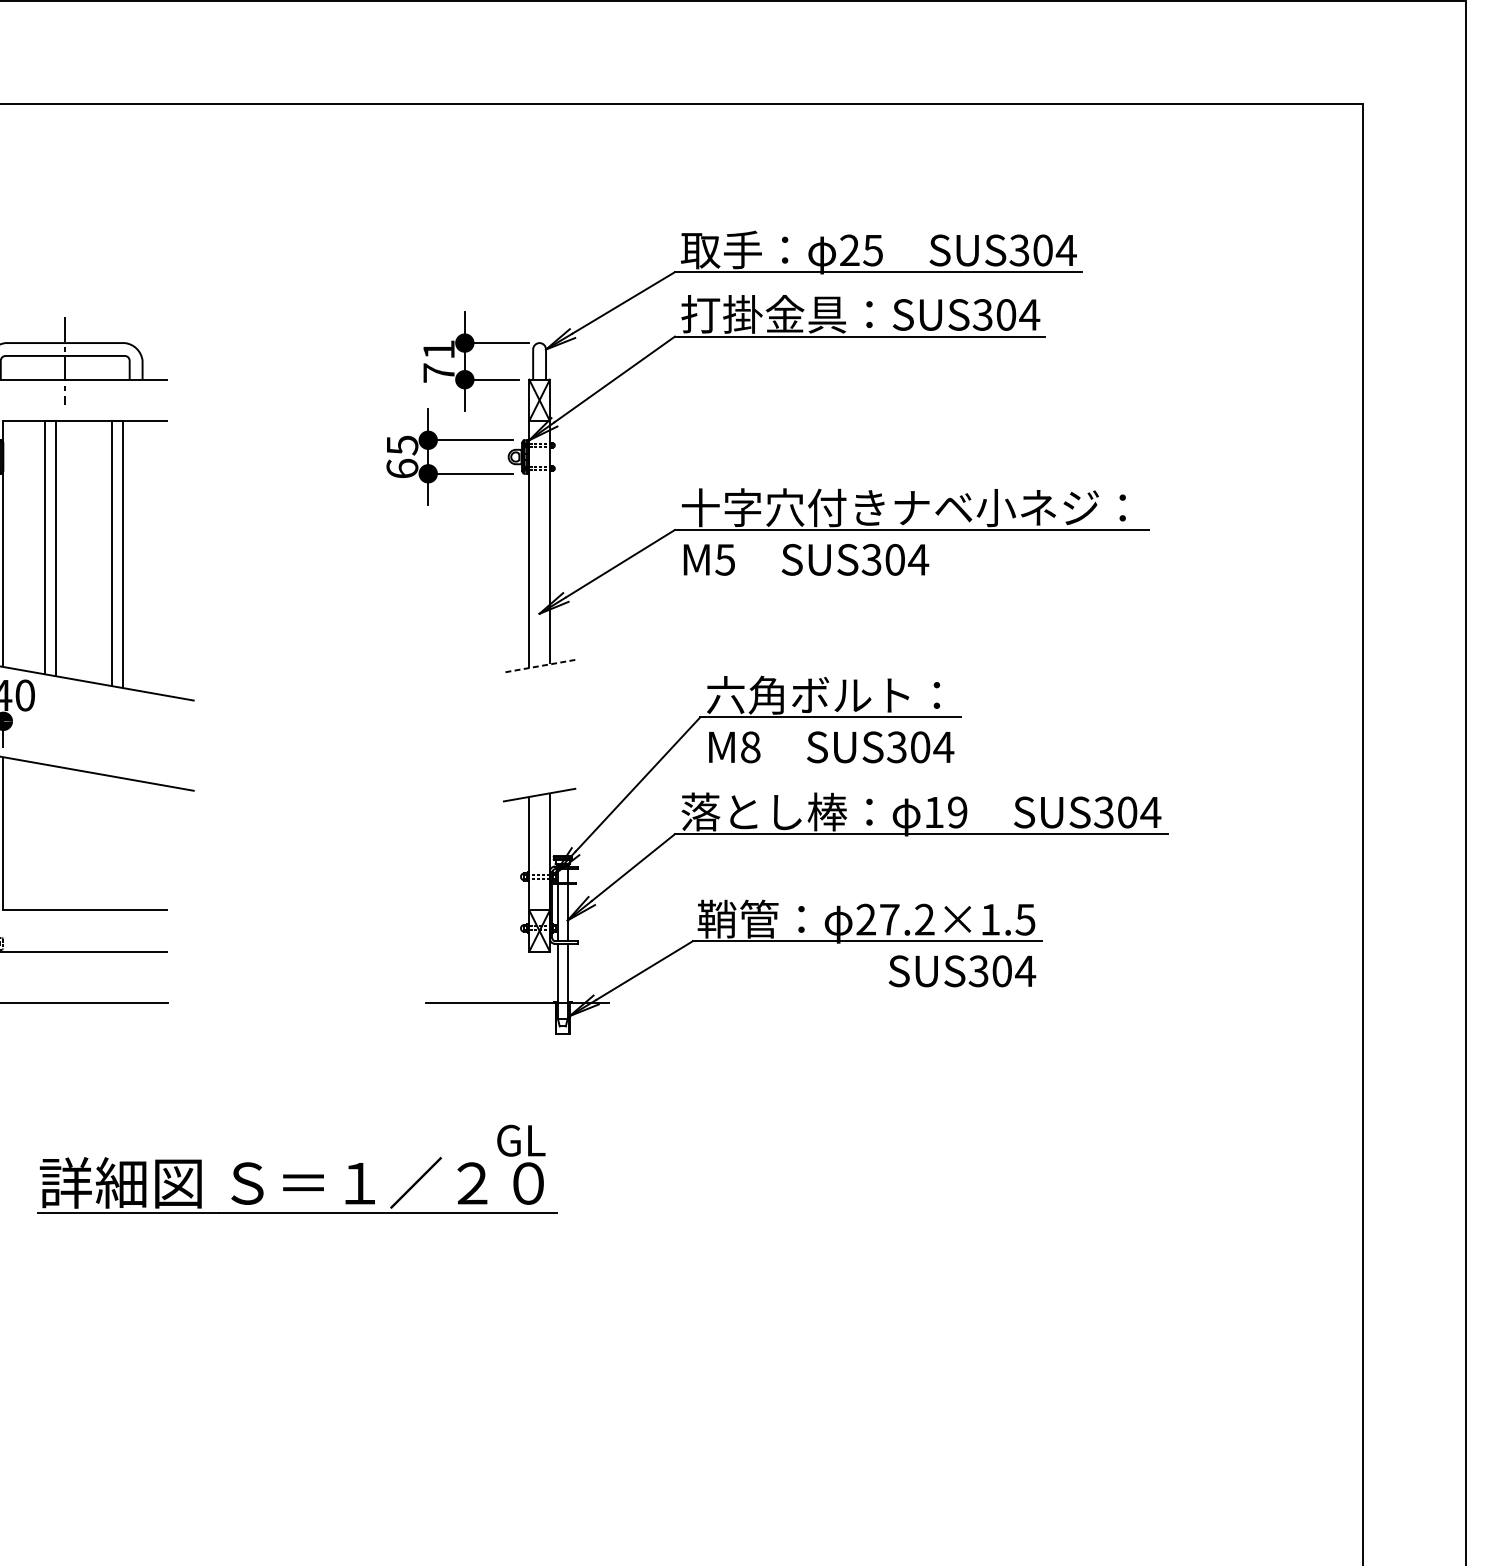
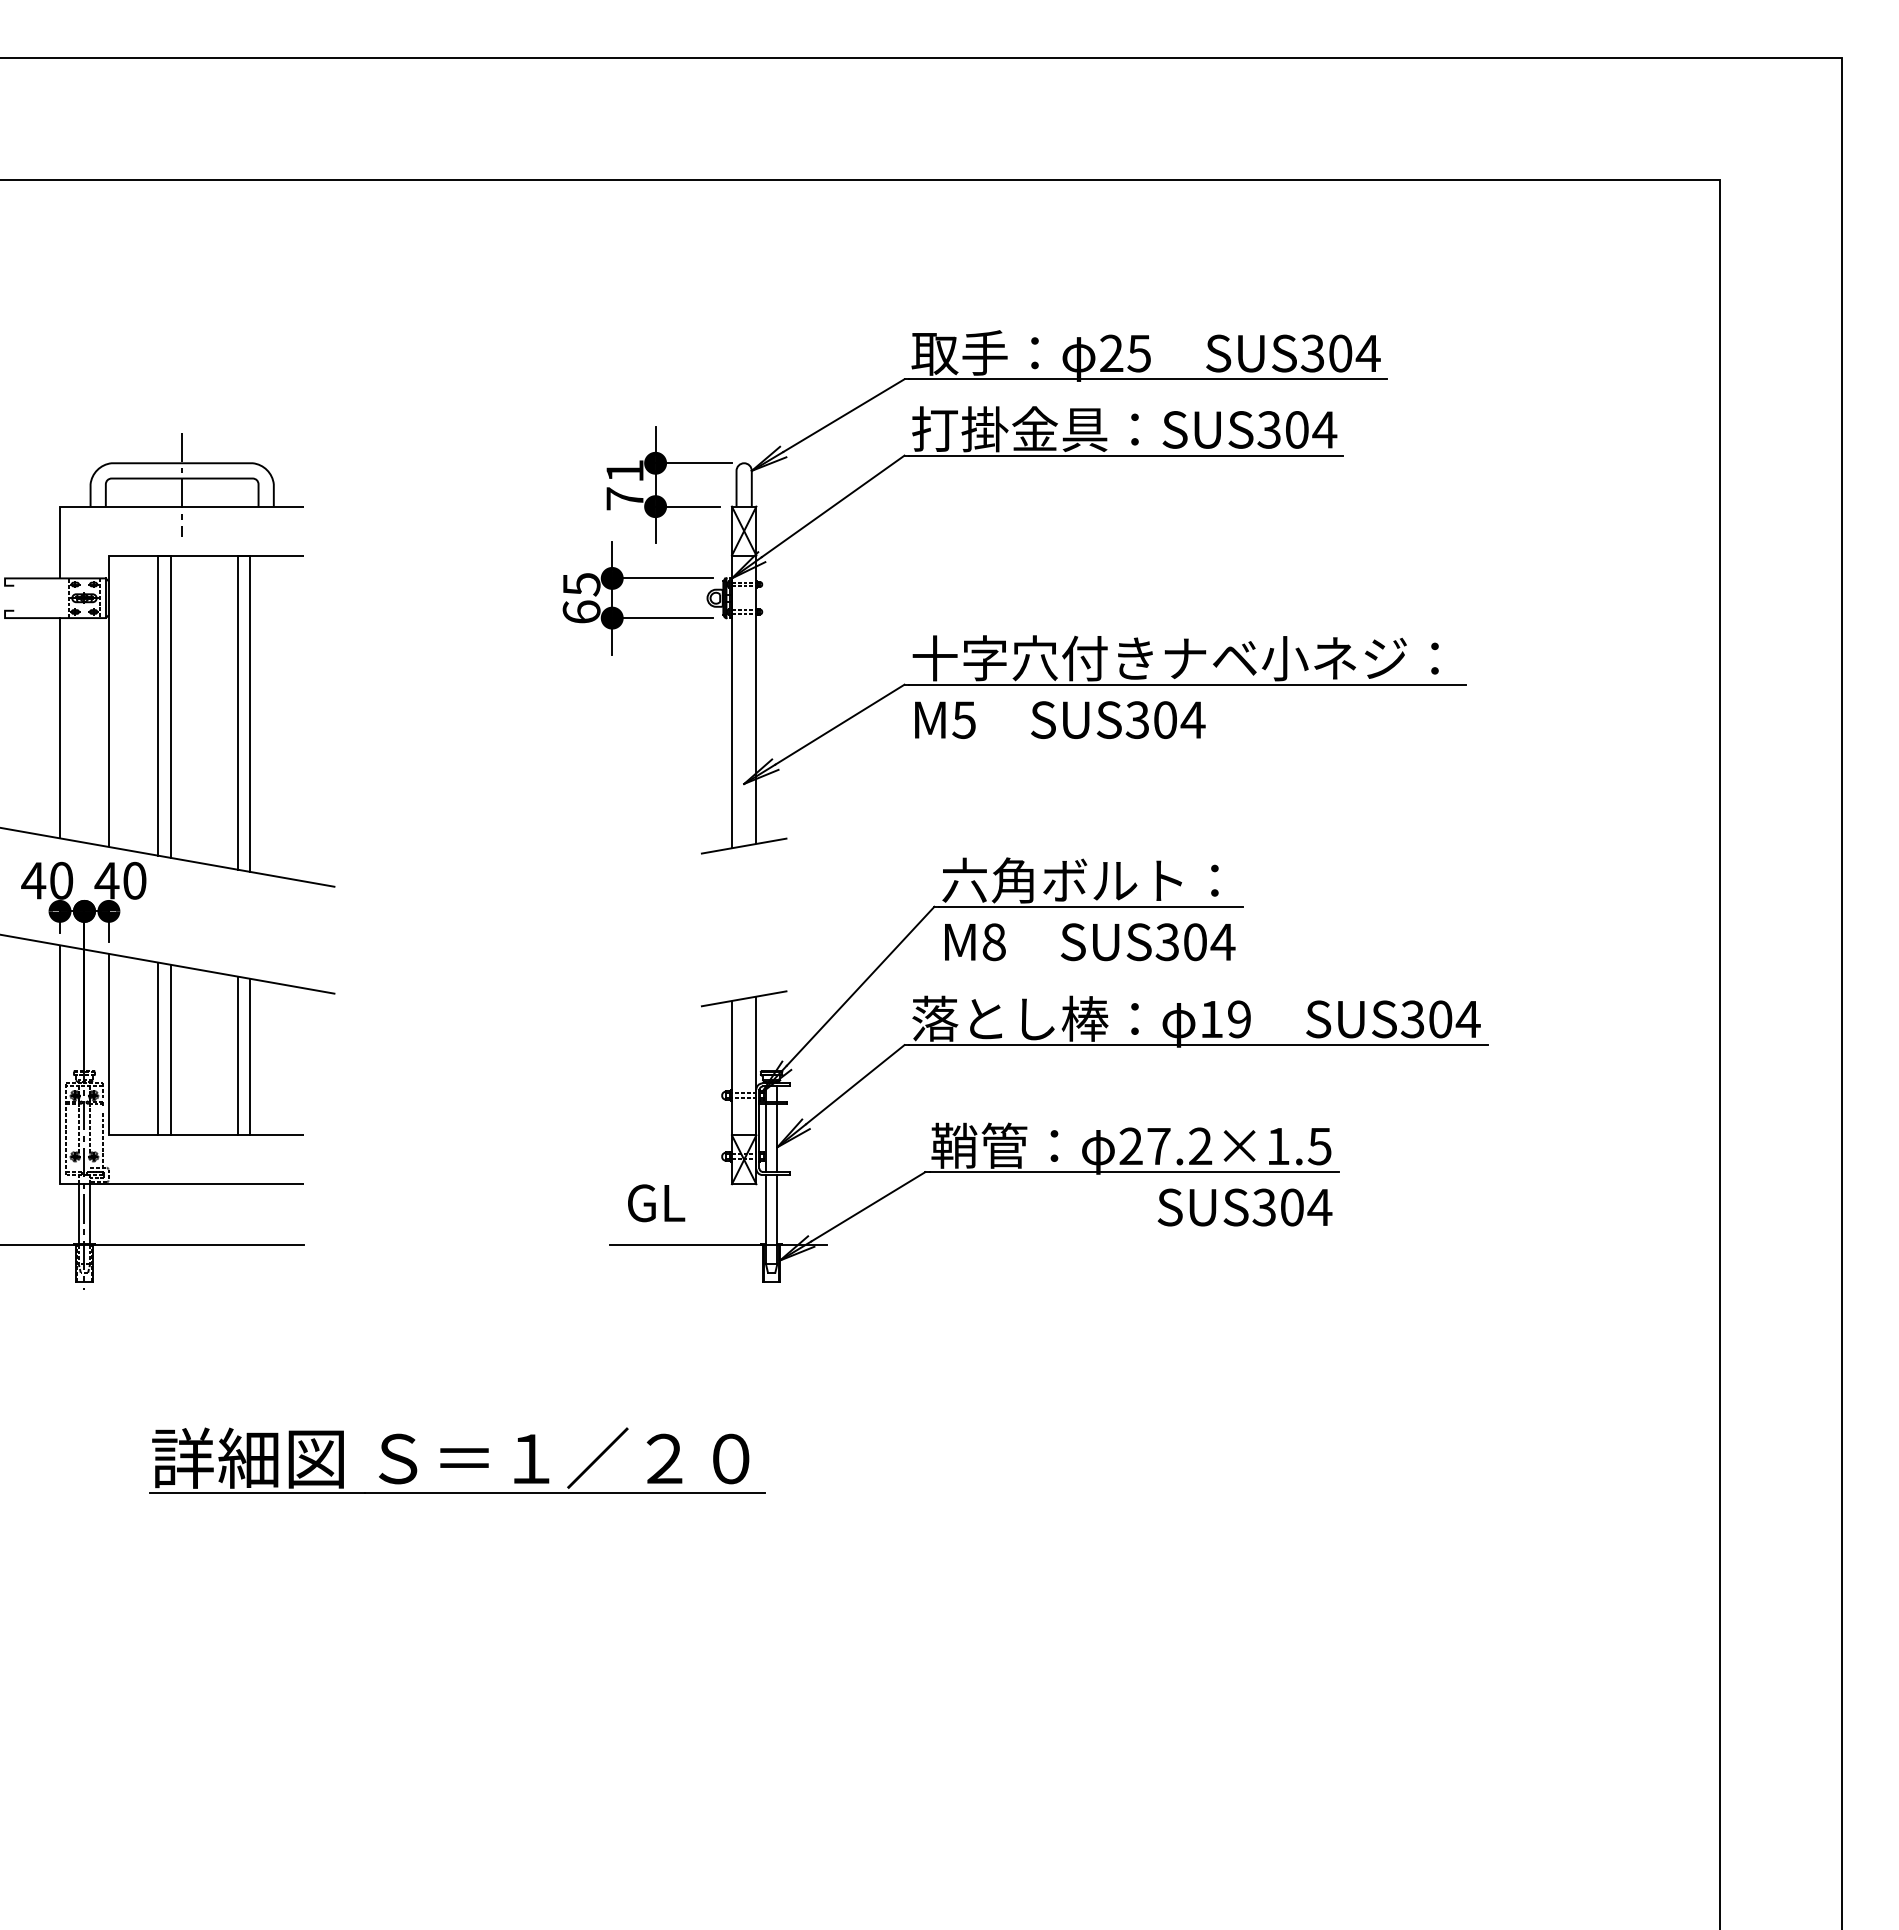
line: (539, 666) -> (744, 846), dashed -> solid
line: (45, 837) -> (158, 1048), added
line: (56, 837) -> (171, 1049), added
line: (111, 842) -> (237, 1055), added
line: (122, 843) -> (250, 1056), added
text: (521, 1140) -> (656, 1203), moved

